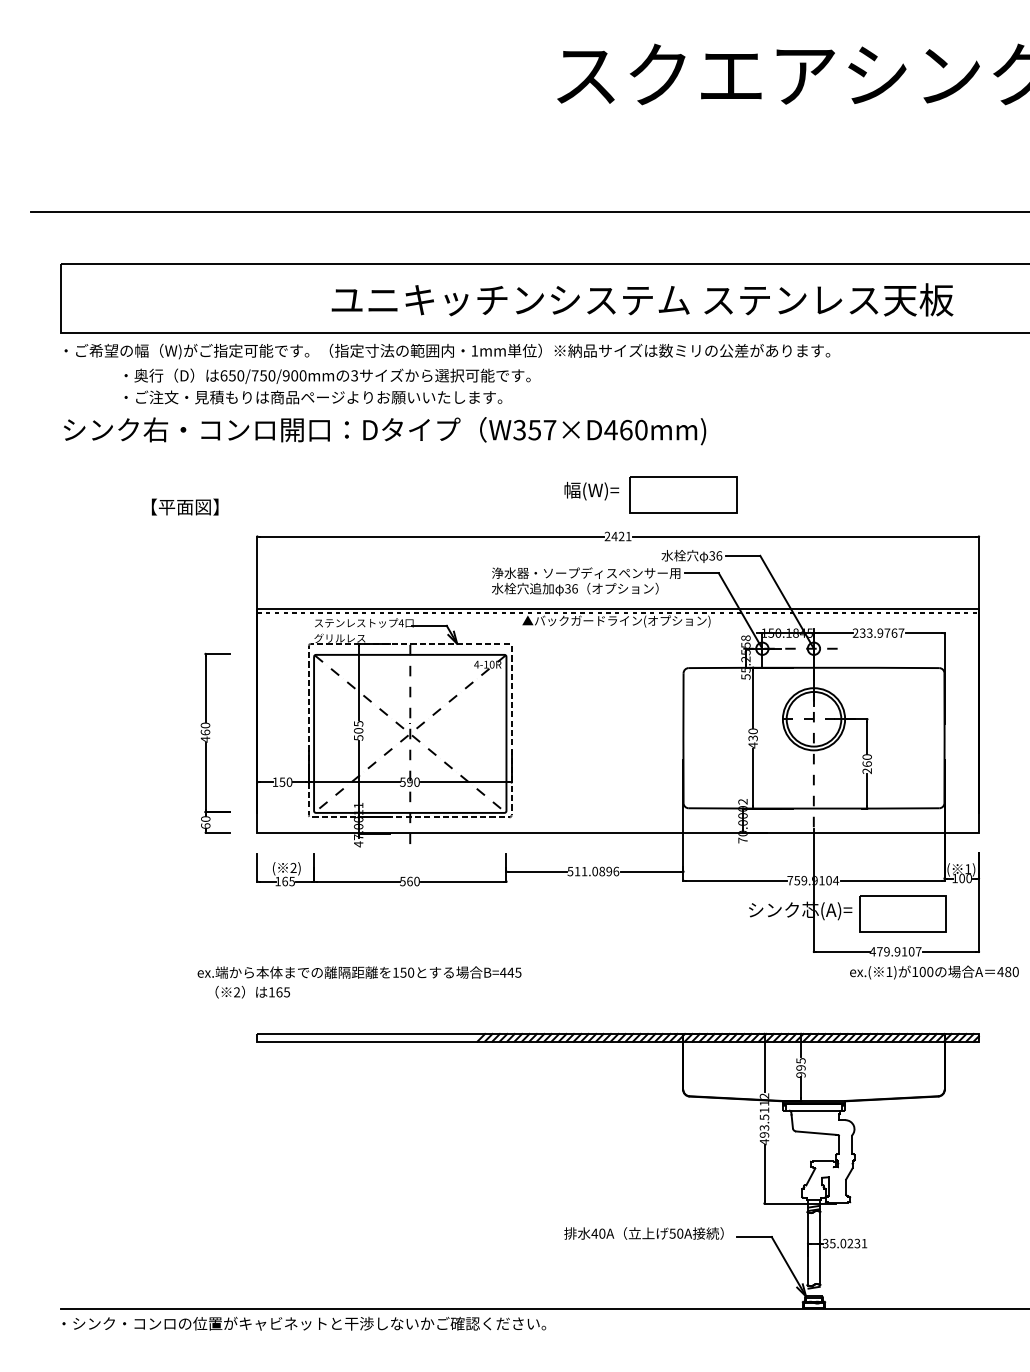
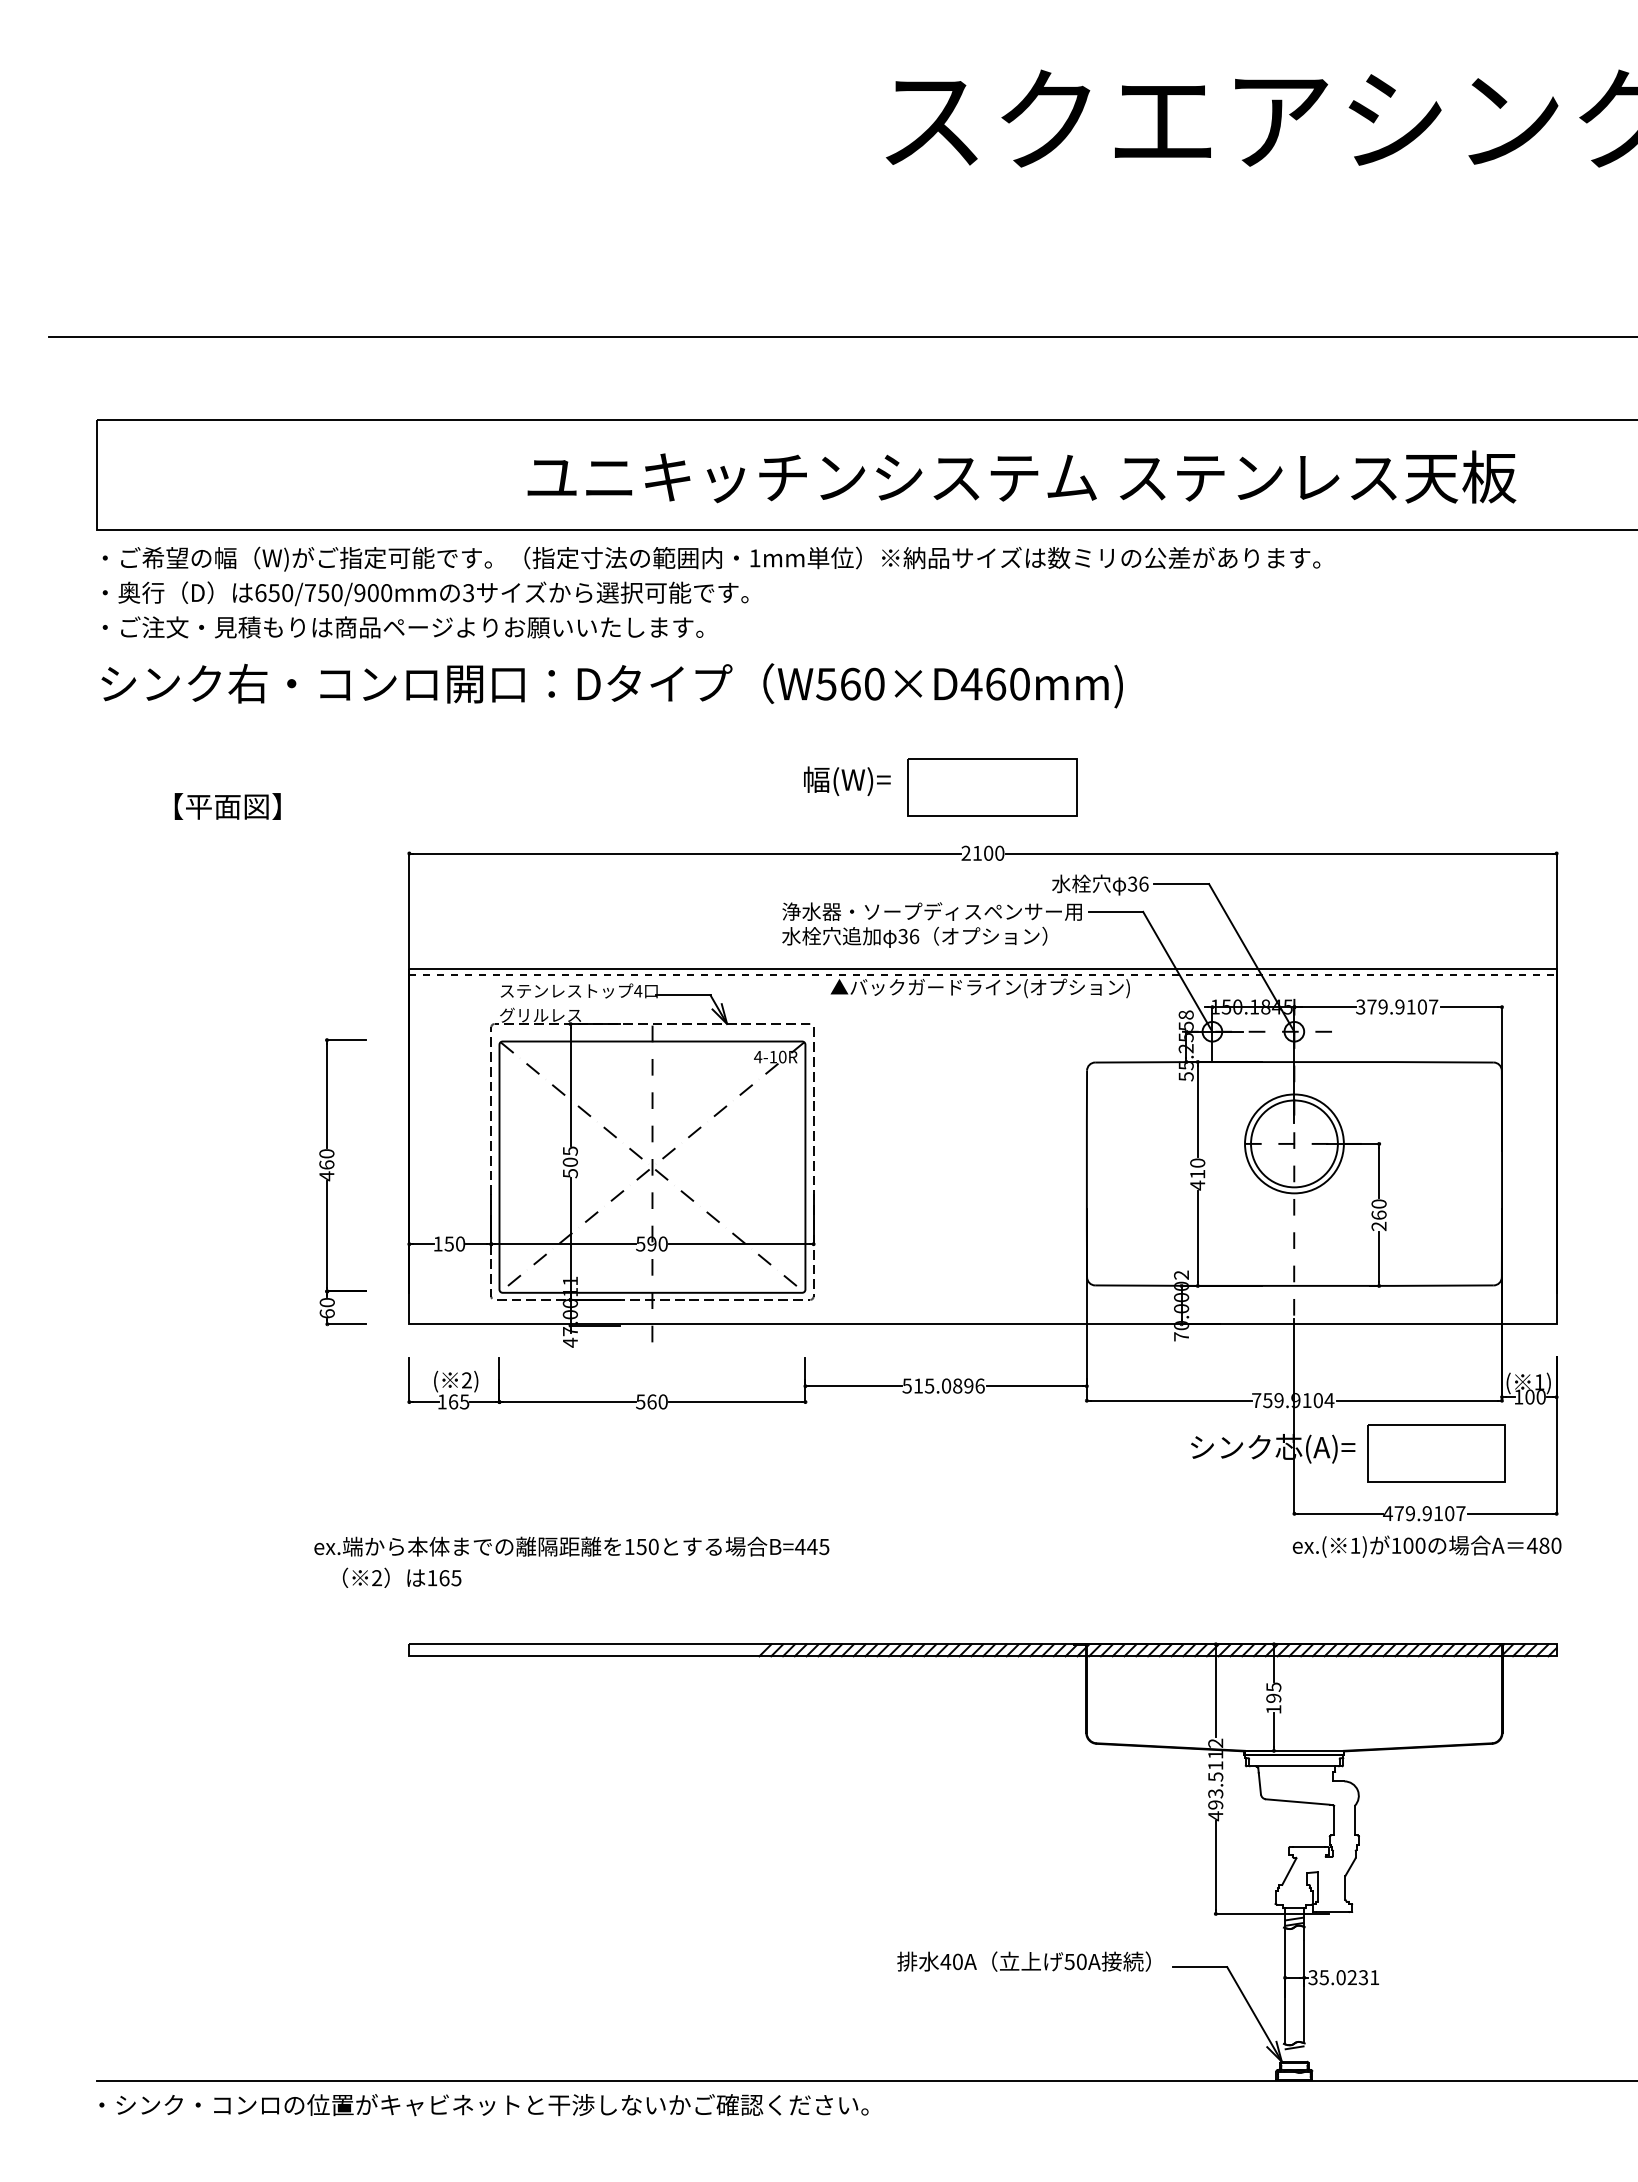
text: (327, 386) -> (425, 609), moved
text: (535, 429) -> (851, 683), W357×D460mm) -> W560×D460mm)
part: (650, 494) -> (940, 786), moved
text: (184, 506) -> (226, 805), moved
text: (621, 536) -> (988, 853), 2421 -> 2100
text: (874, 632) -> (1390, 1005), 233.9767 -> 379.9107
text: (752, 738) -> (1196, 1174), 430 -> 410
text: (584, 871) -> (929, 1385), 511.0896 -> 515.0896
text: (934, 972) -> (1427, 1546), moved
text: (800, 1074) -> (1272, 1708), 995 -> 195

